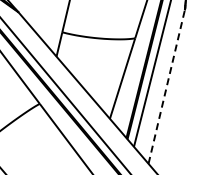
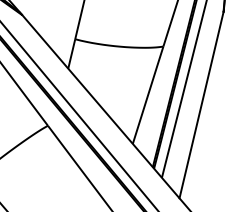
line: (166, 87) -> (201, 106), dashed -> solid

